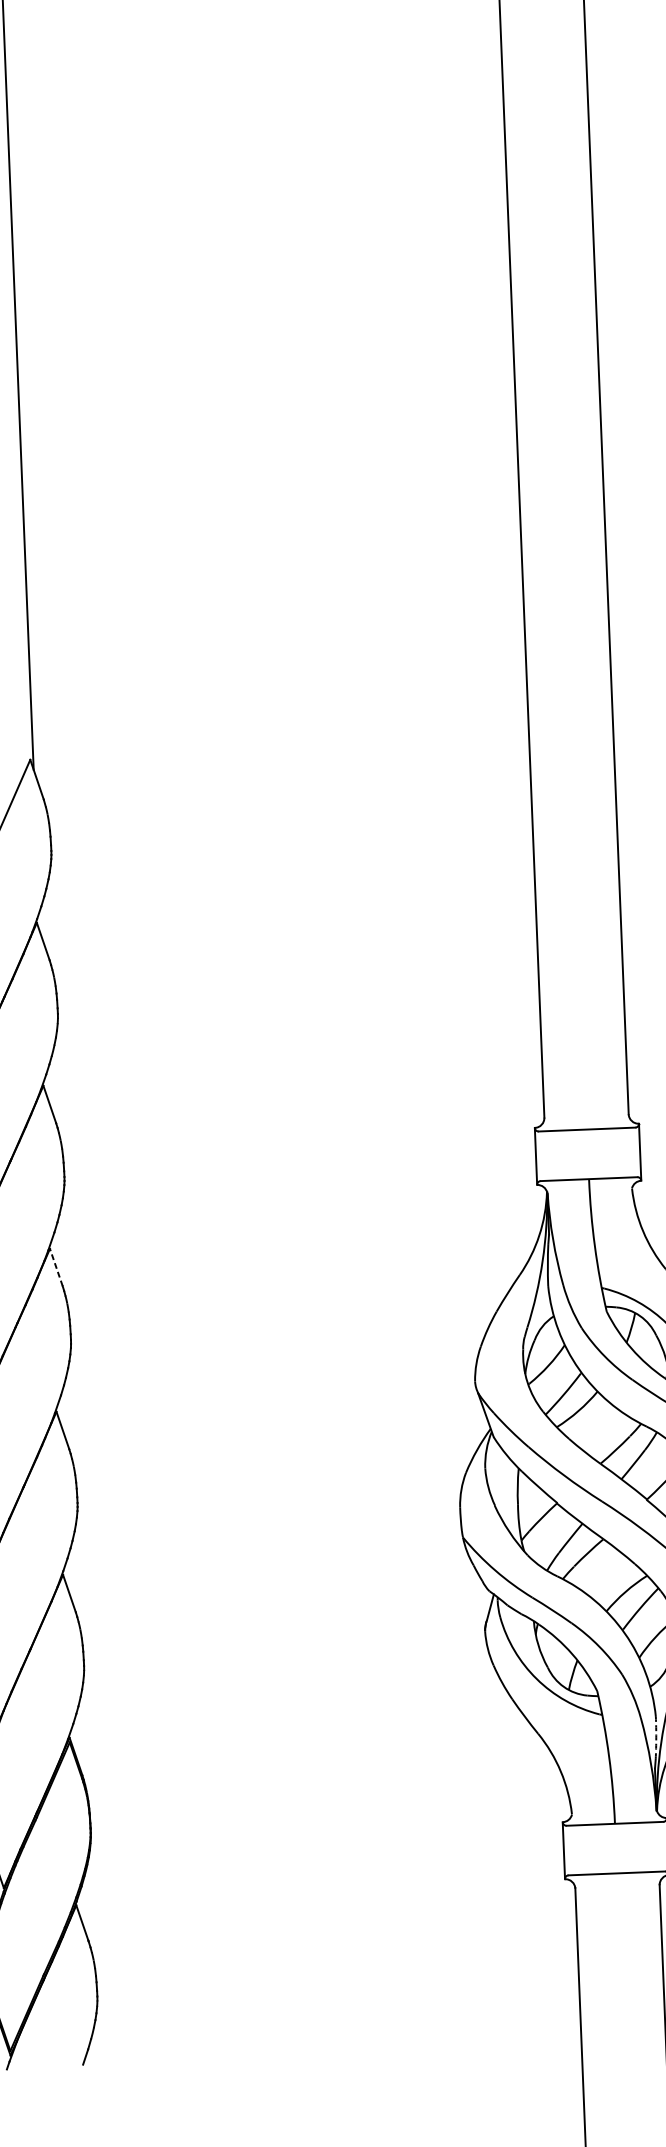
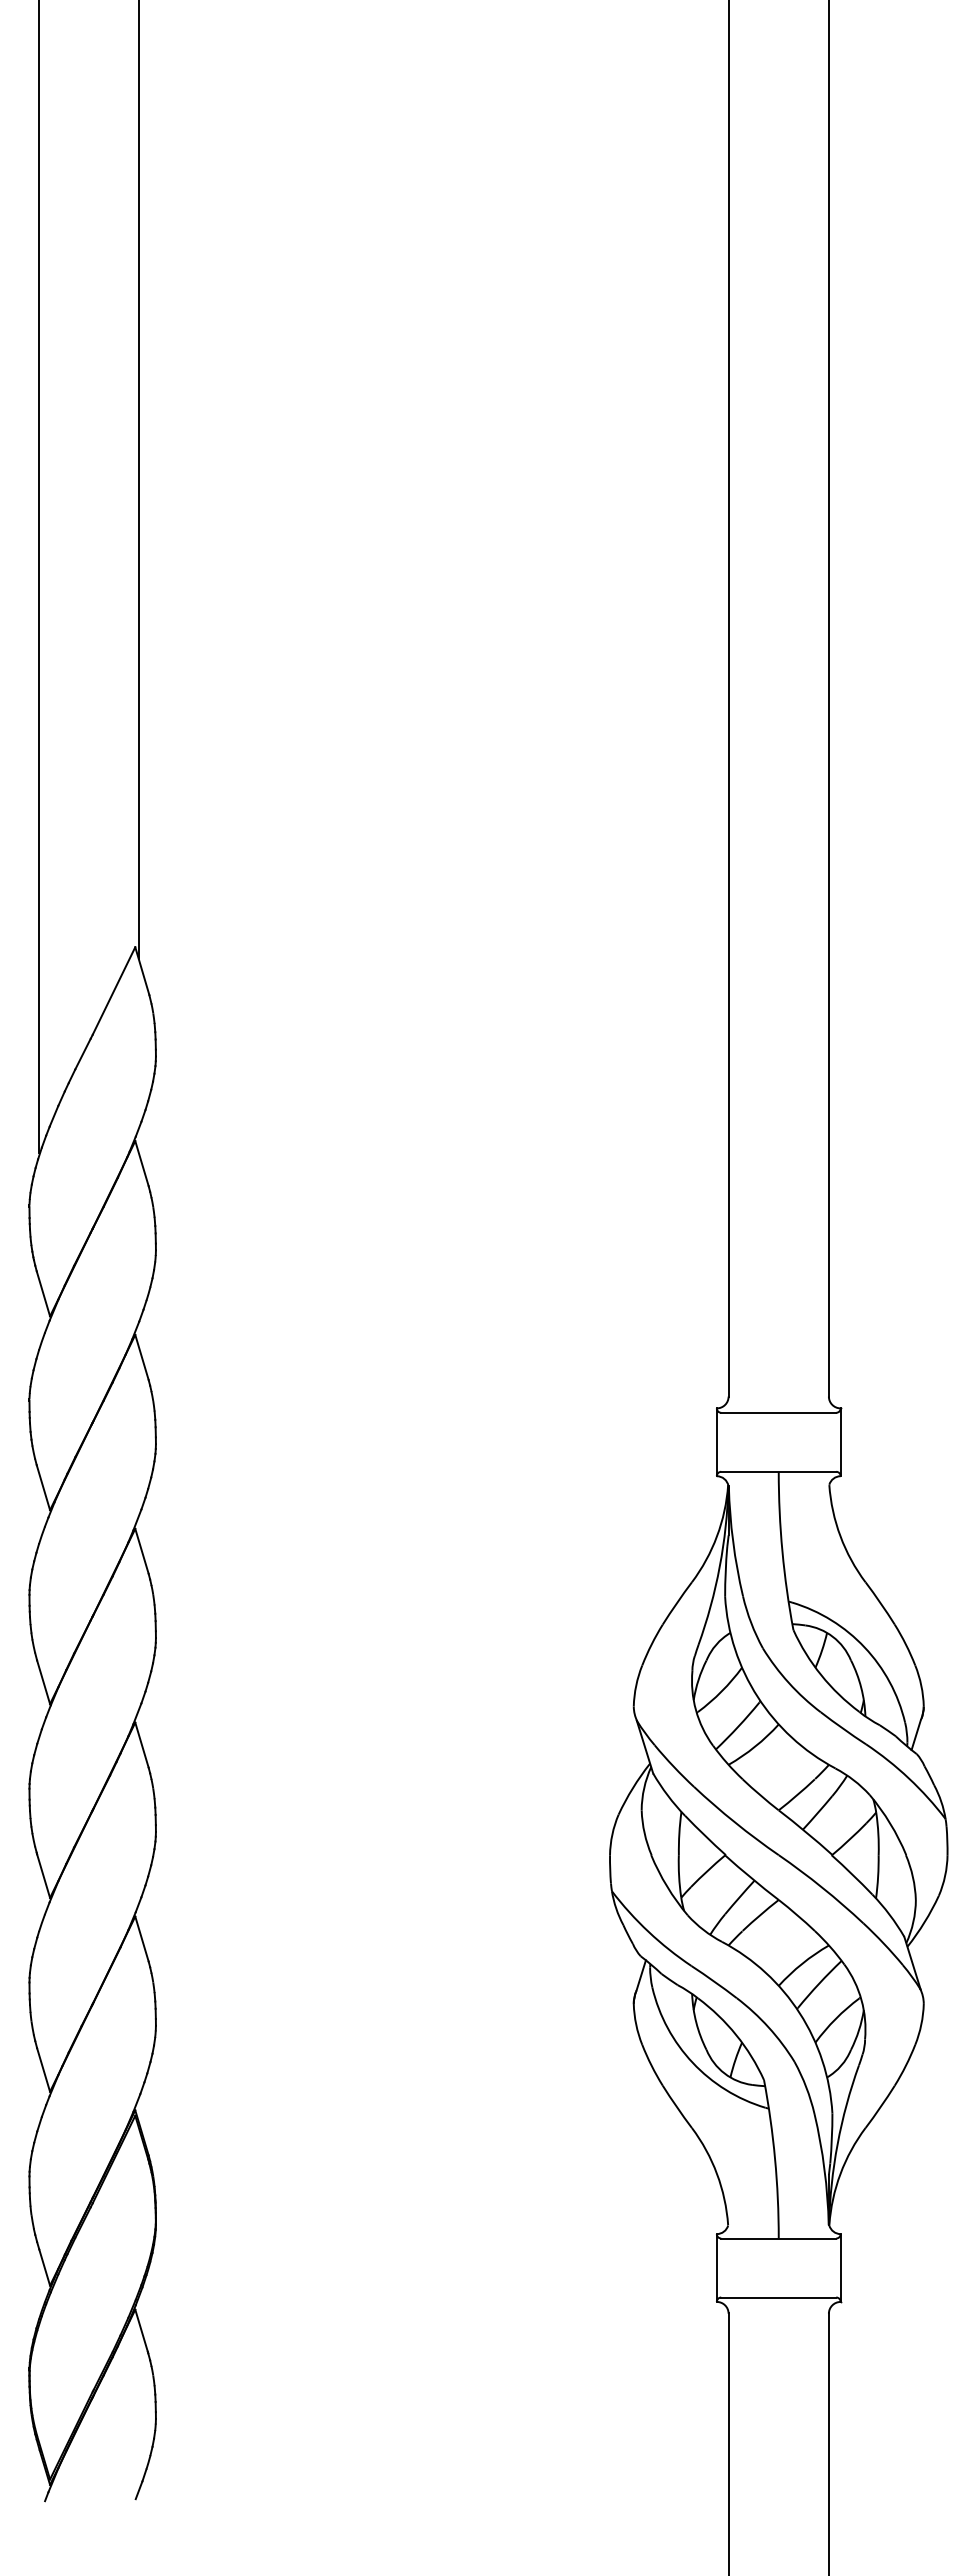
line: (55, 1267) -> (141, 1551), dashed -> solid
arc: (655, 1737) -> (831, 2138), dashed -> solid

